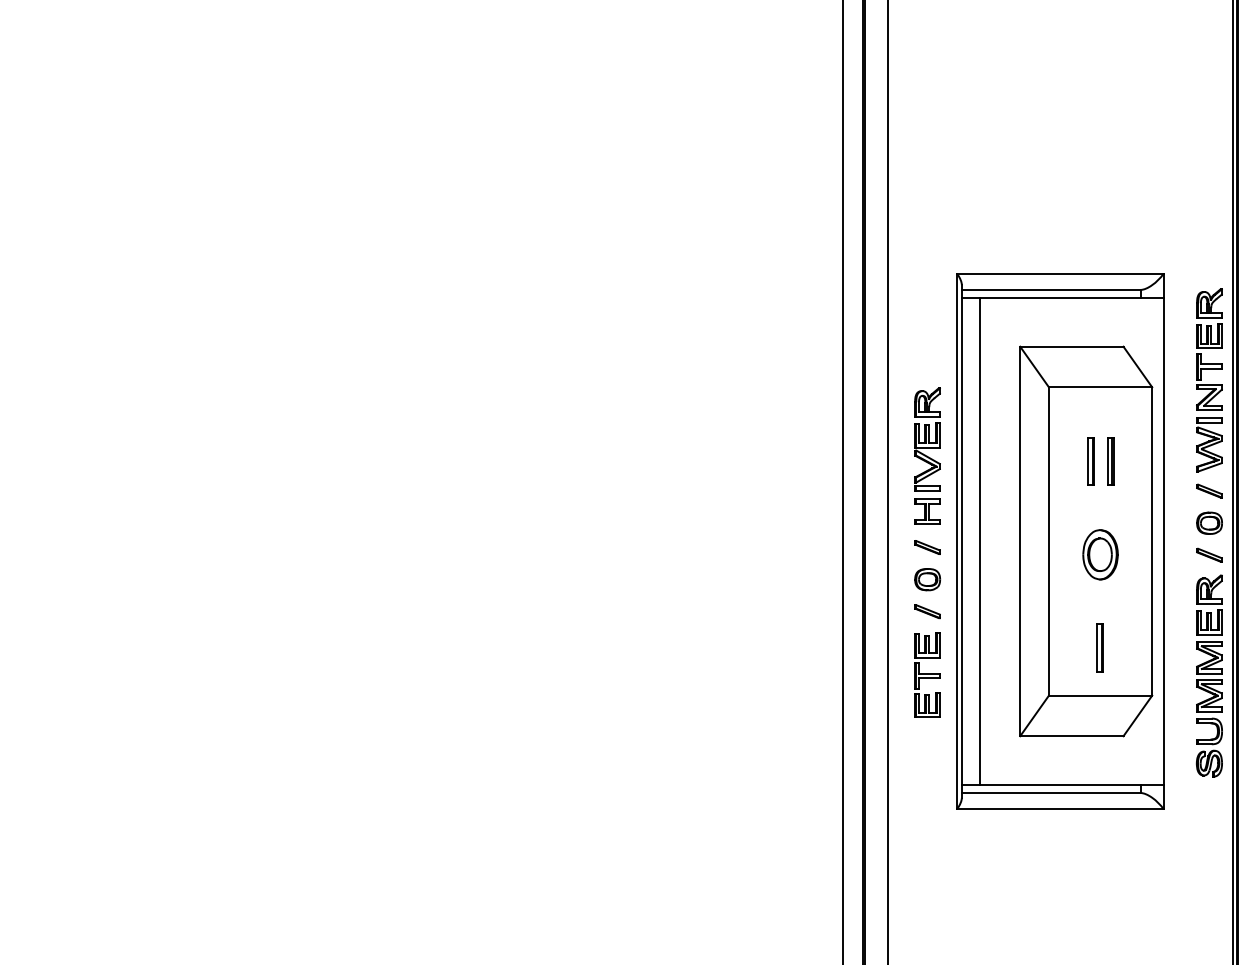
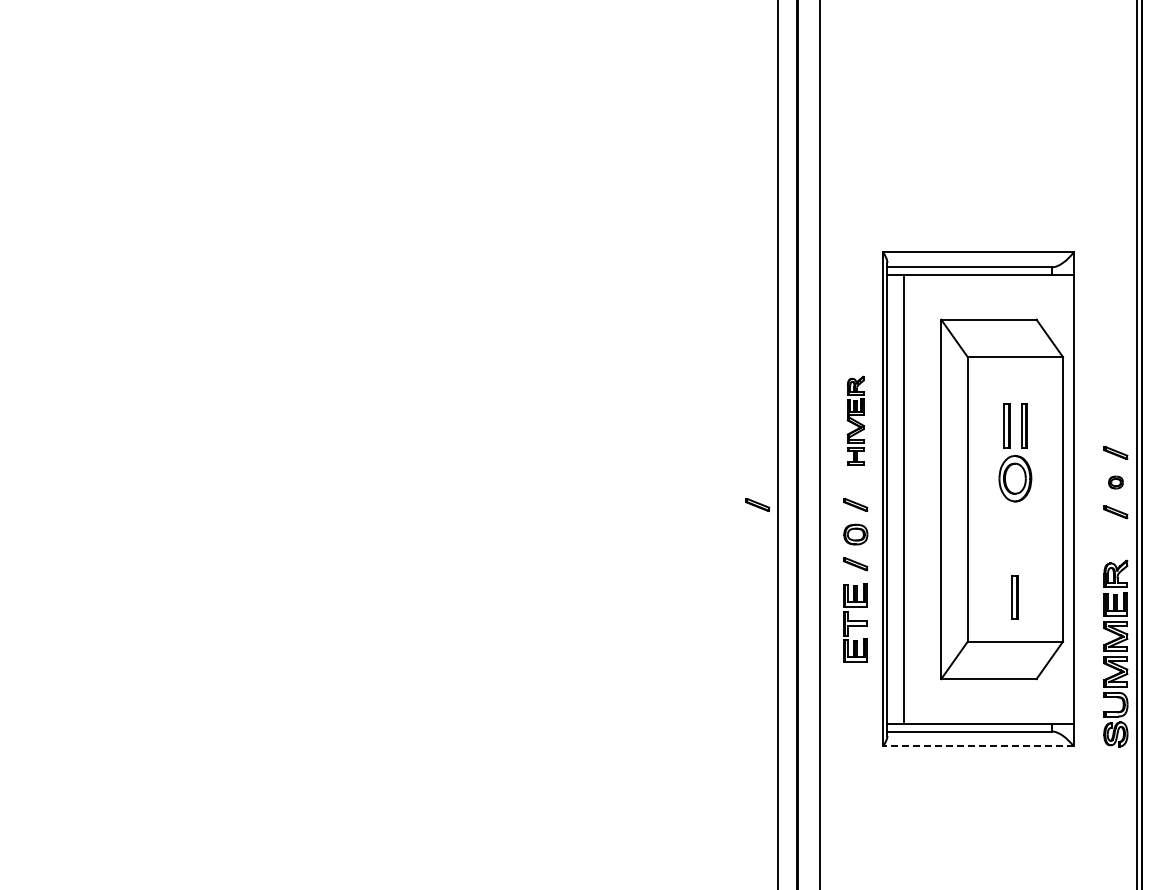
part: (1209, 380) -> (1115, 350), removed
part: (927, 455) -> (855, 420), size x0.7
part: (1209, 523) -> (1115, 482), size x0.6
part: (821, 546) -> (757, 504), added
part: (1100, 554) -> (1015, 478), moved
part: (1209, 675) -> (1115, 653), moved
line: (1059, 809) -> (977, 746), solid -> dashed

